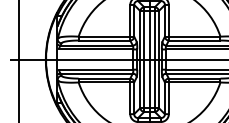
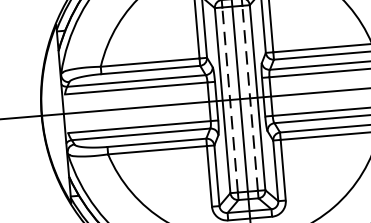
line: (144, 59) -> (230, 99), solid -> dashed
line: (154, 59) -> (249, 98), solid -> dashed

